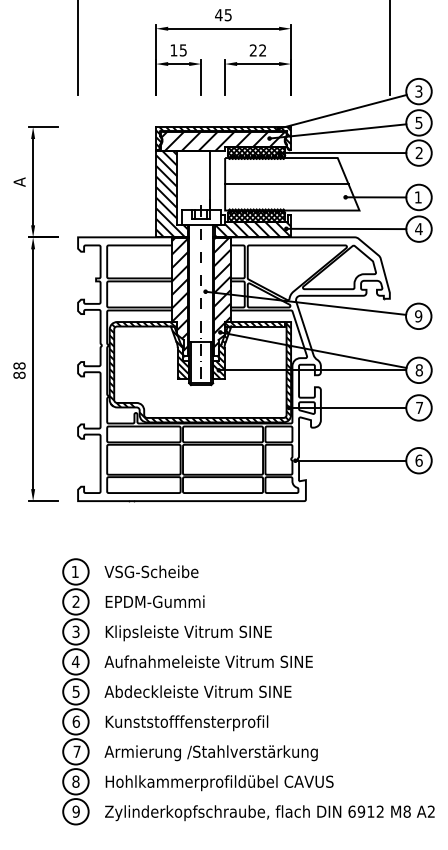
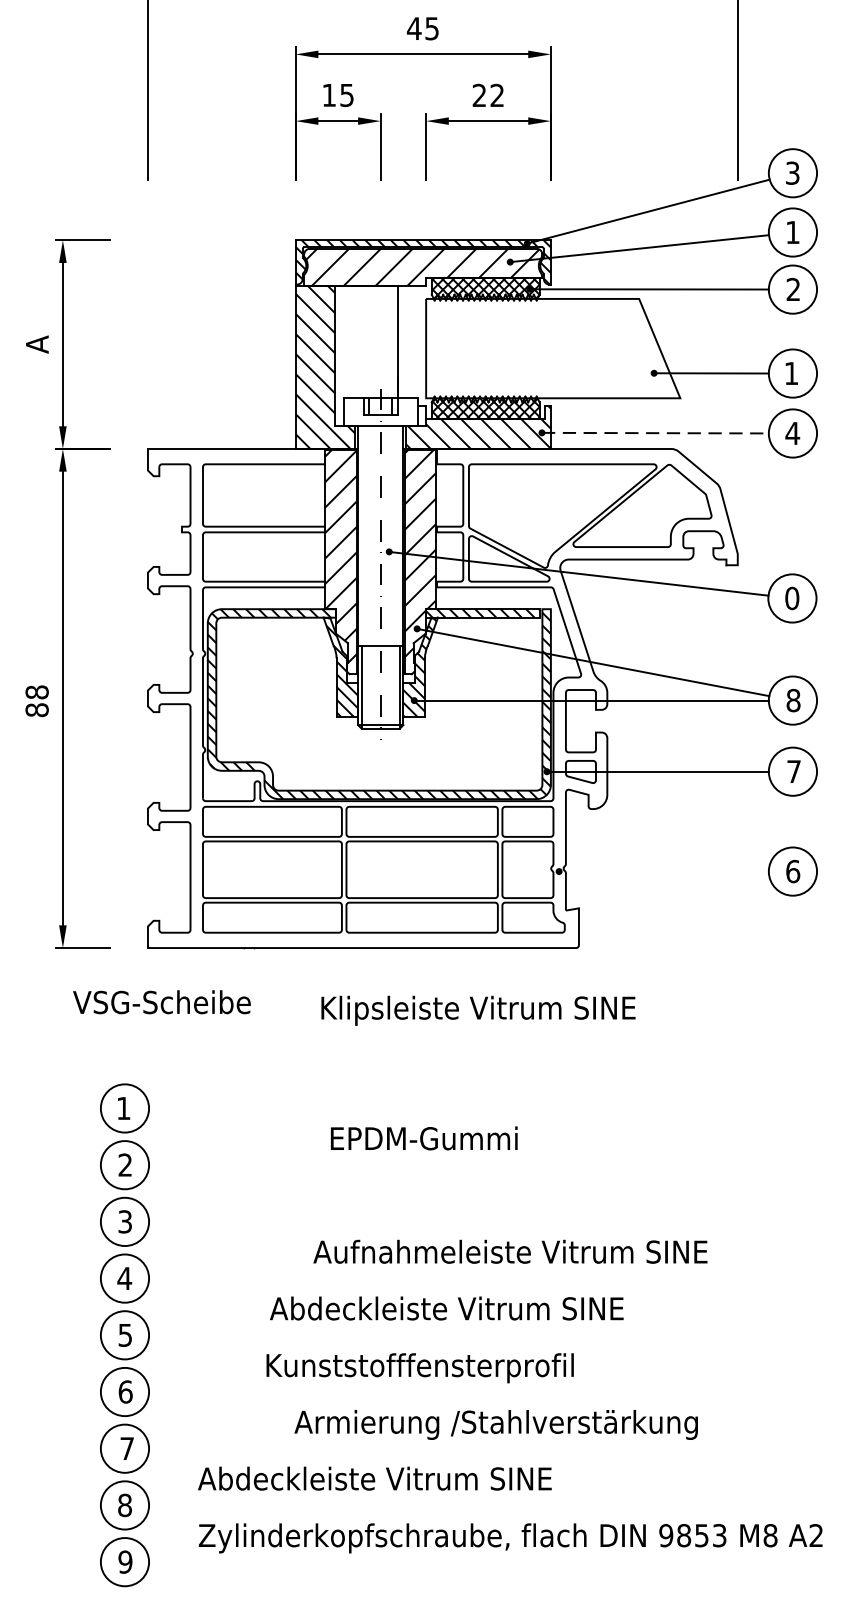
text: (418, 123) -> (791, 233), 5 -> 1
line: (286, 184) -> (542, 349), removed
line: (346, 228) -> (655, 432), solid -> dashed
text: (418, 316) -> (791, 598), 9 -> 0
line: (350, 460) -> (663, 871), removed
text: (151, 571) -> (161, 1001), moved
text: (154, 601) -> (423, 1137), moved
text: (188, 633) -> (477, 1011), moved
text: (208, 661) -> (510, 1251), moved
part: (75, 691) -> (124, 1334), moved
text: (197, 691) -> (445, 1308), moved
text: (186, 723) -> (419, 1368), moved
text: (210, 753) -> (494, 1425), moved
text: (218, 783) -> (413, 1482), Hohlkammerprofildübel CAVUS -> Abdeckleiste Vitrum SINE
text: (365, 811) -> (691, 1535), 6912 -> 9853

